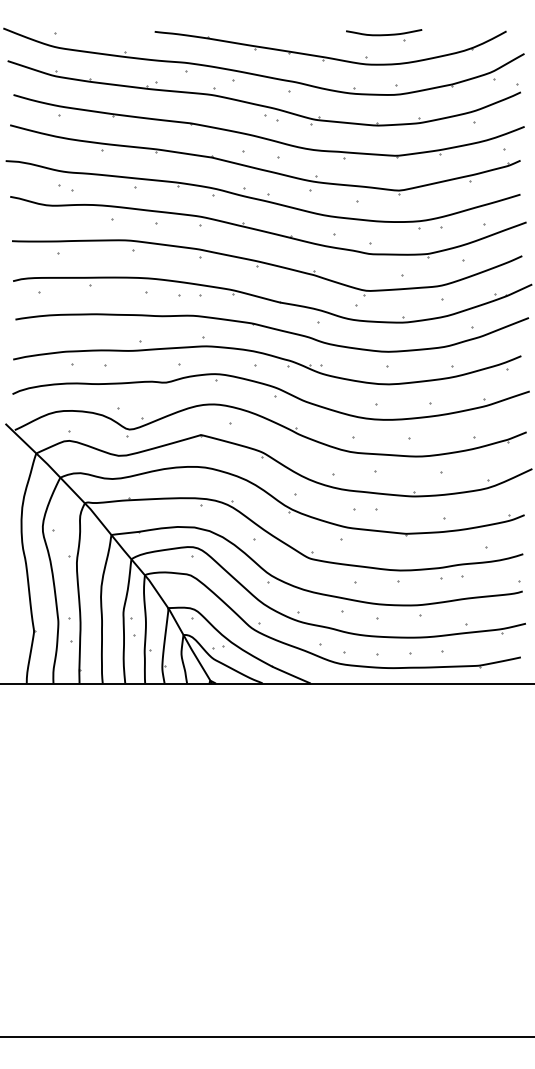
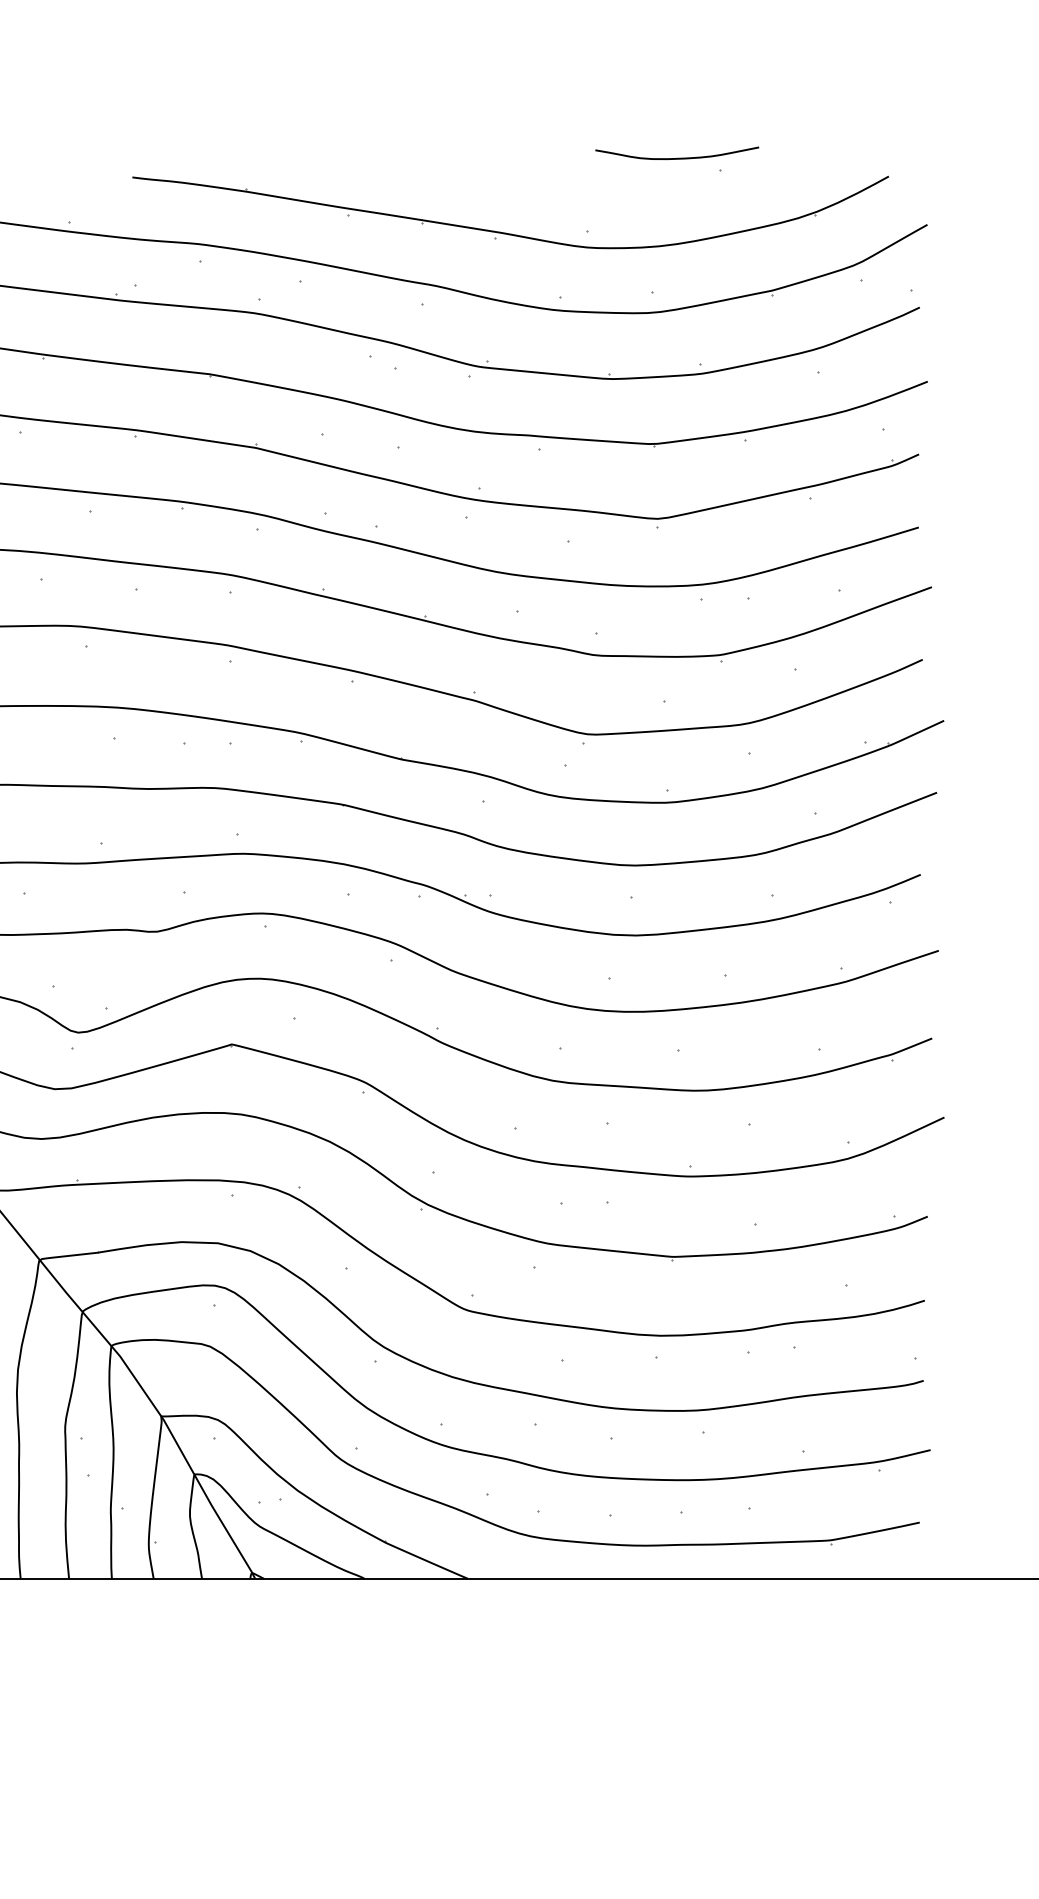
part: (384, 35) -> (678, 159), moved

